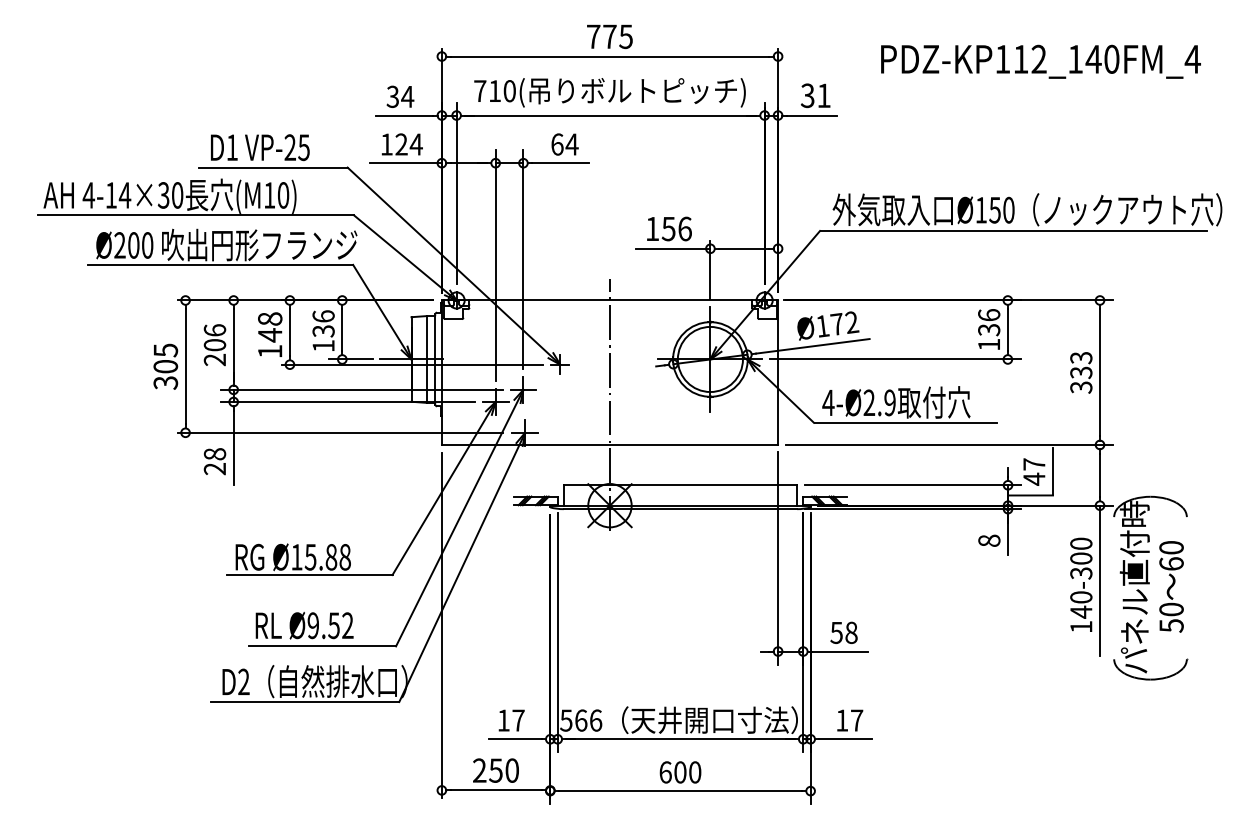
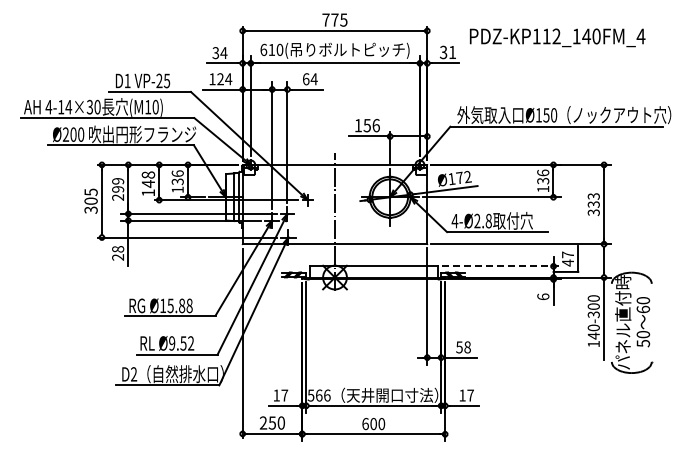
text: (1040, 61) -> (557, 37), moved
text: (479, 90) -> (263, 49), 710( -> 610(
text: (215, 336) -> (118, 184), 206 -> 299
text: (889, 403) -> (488, 221), 4-Ø2.9 -> 4-Ø2.8
line: (913, 485) -> (501, 266), solid -> dashed
text: (989, 540) -> (543, 296), 8 -> 6

